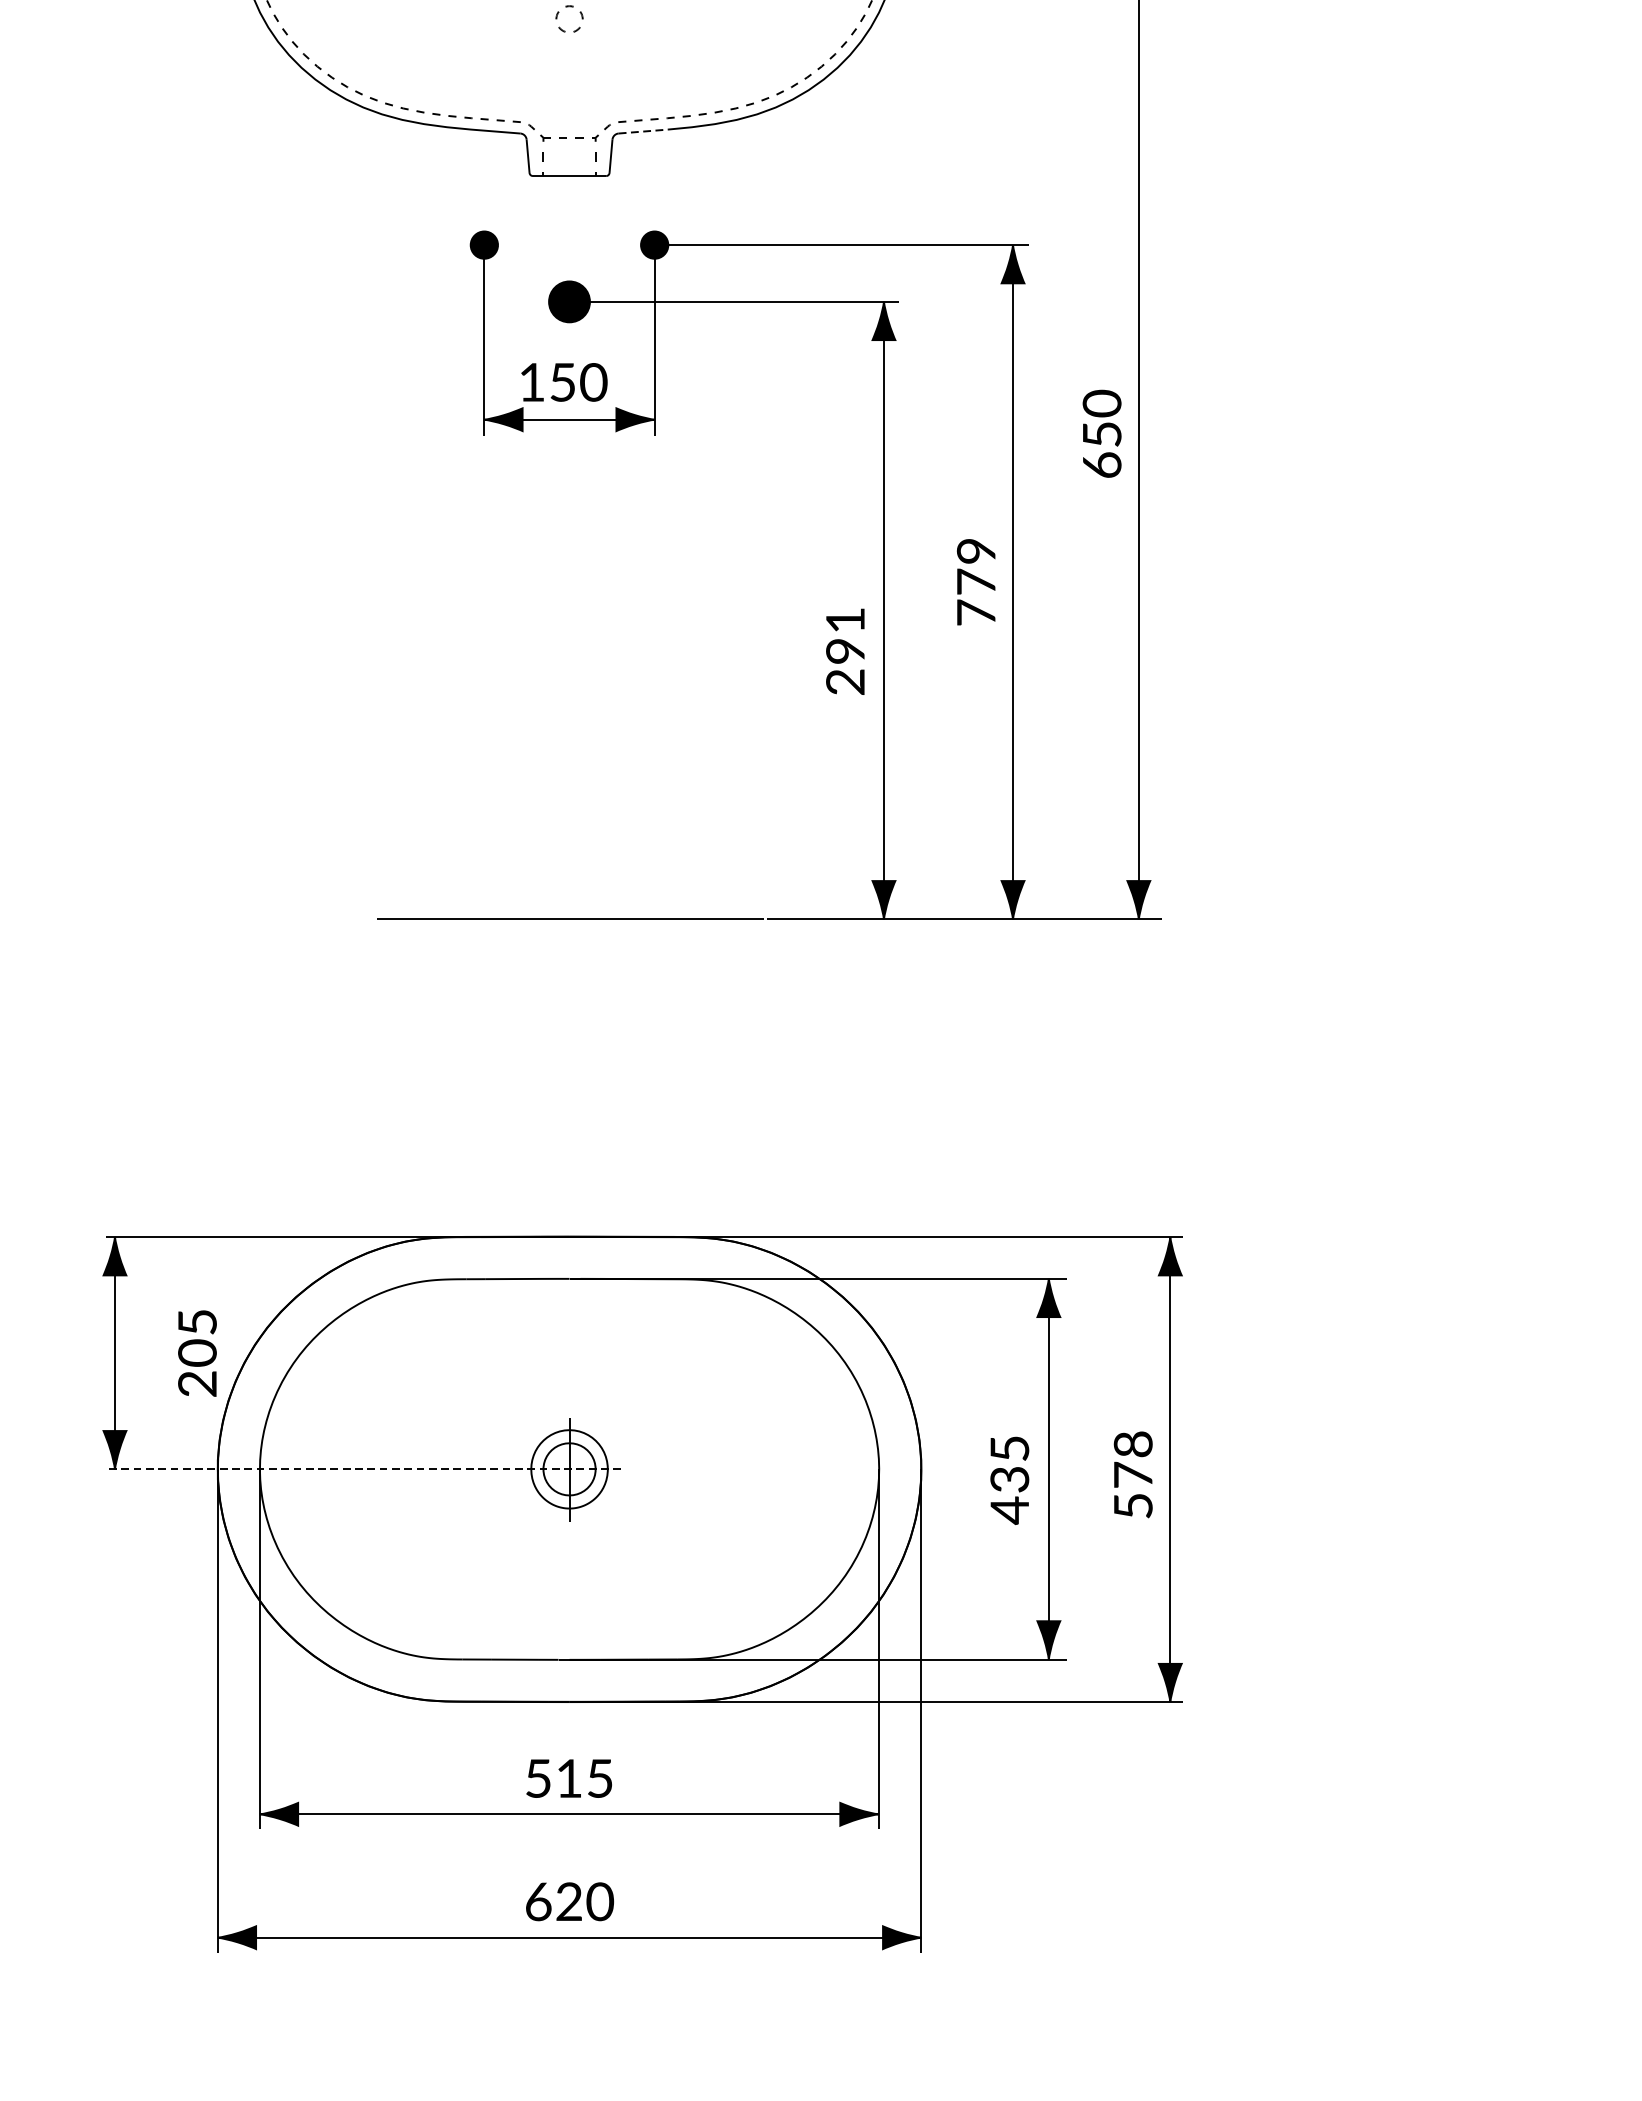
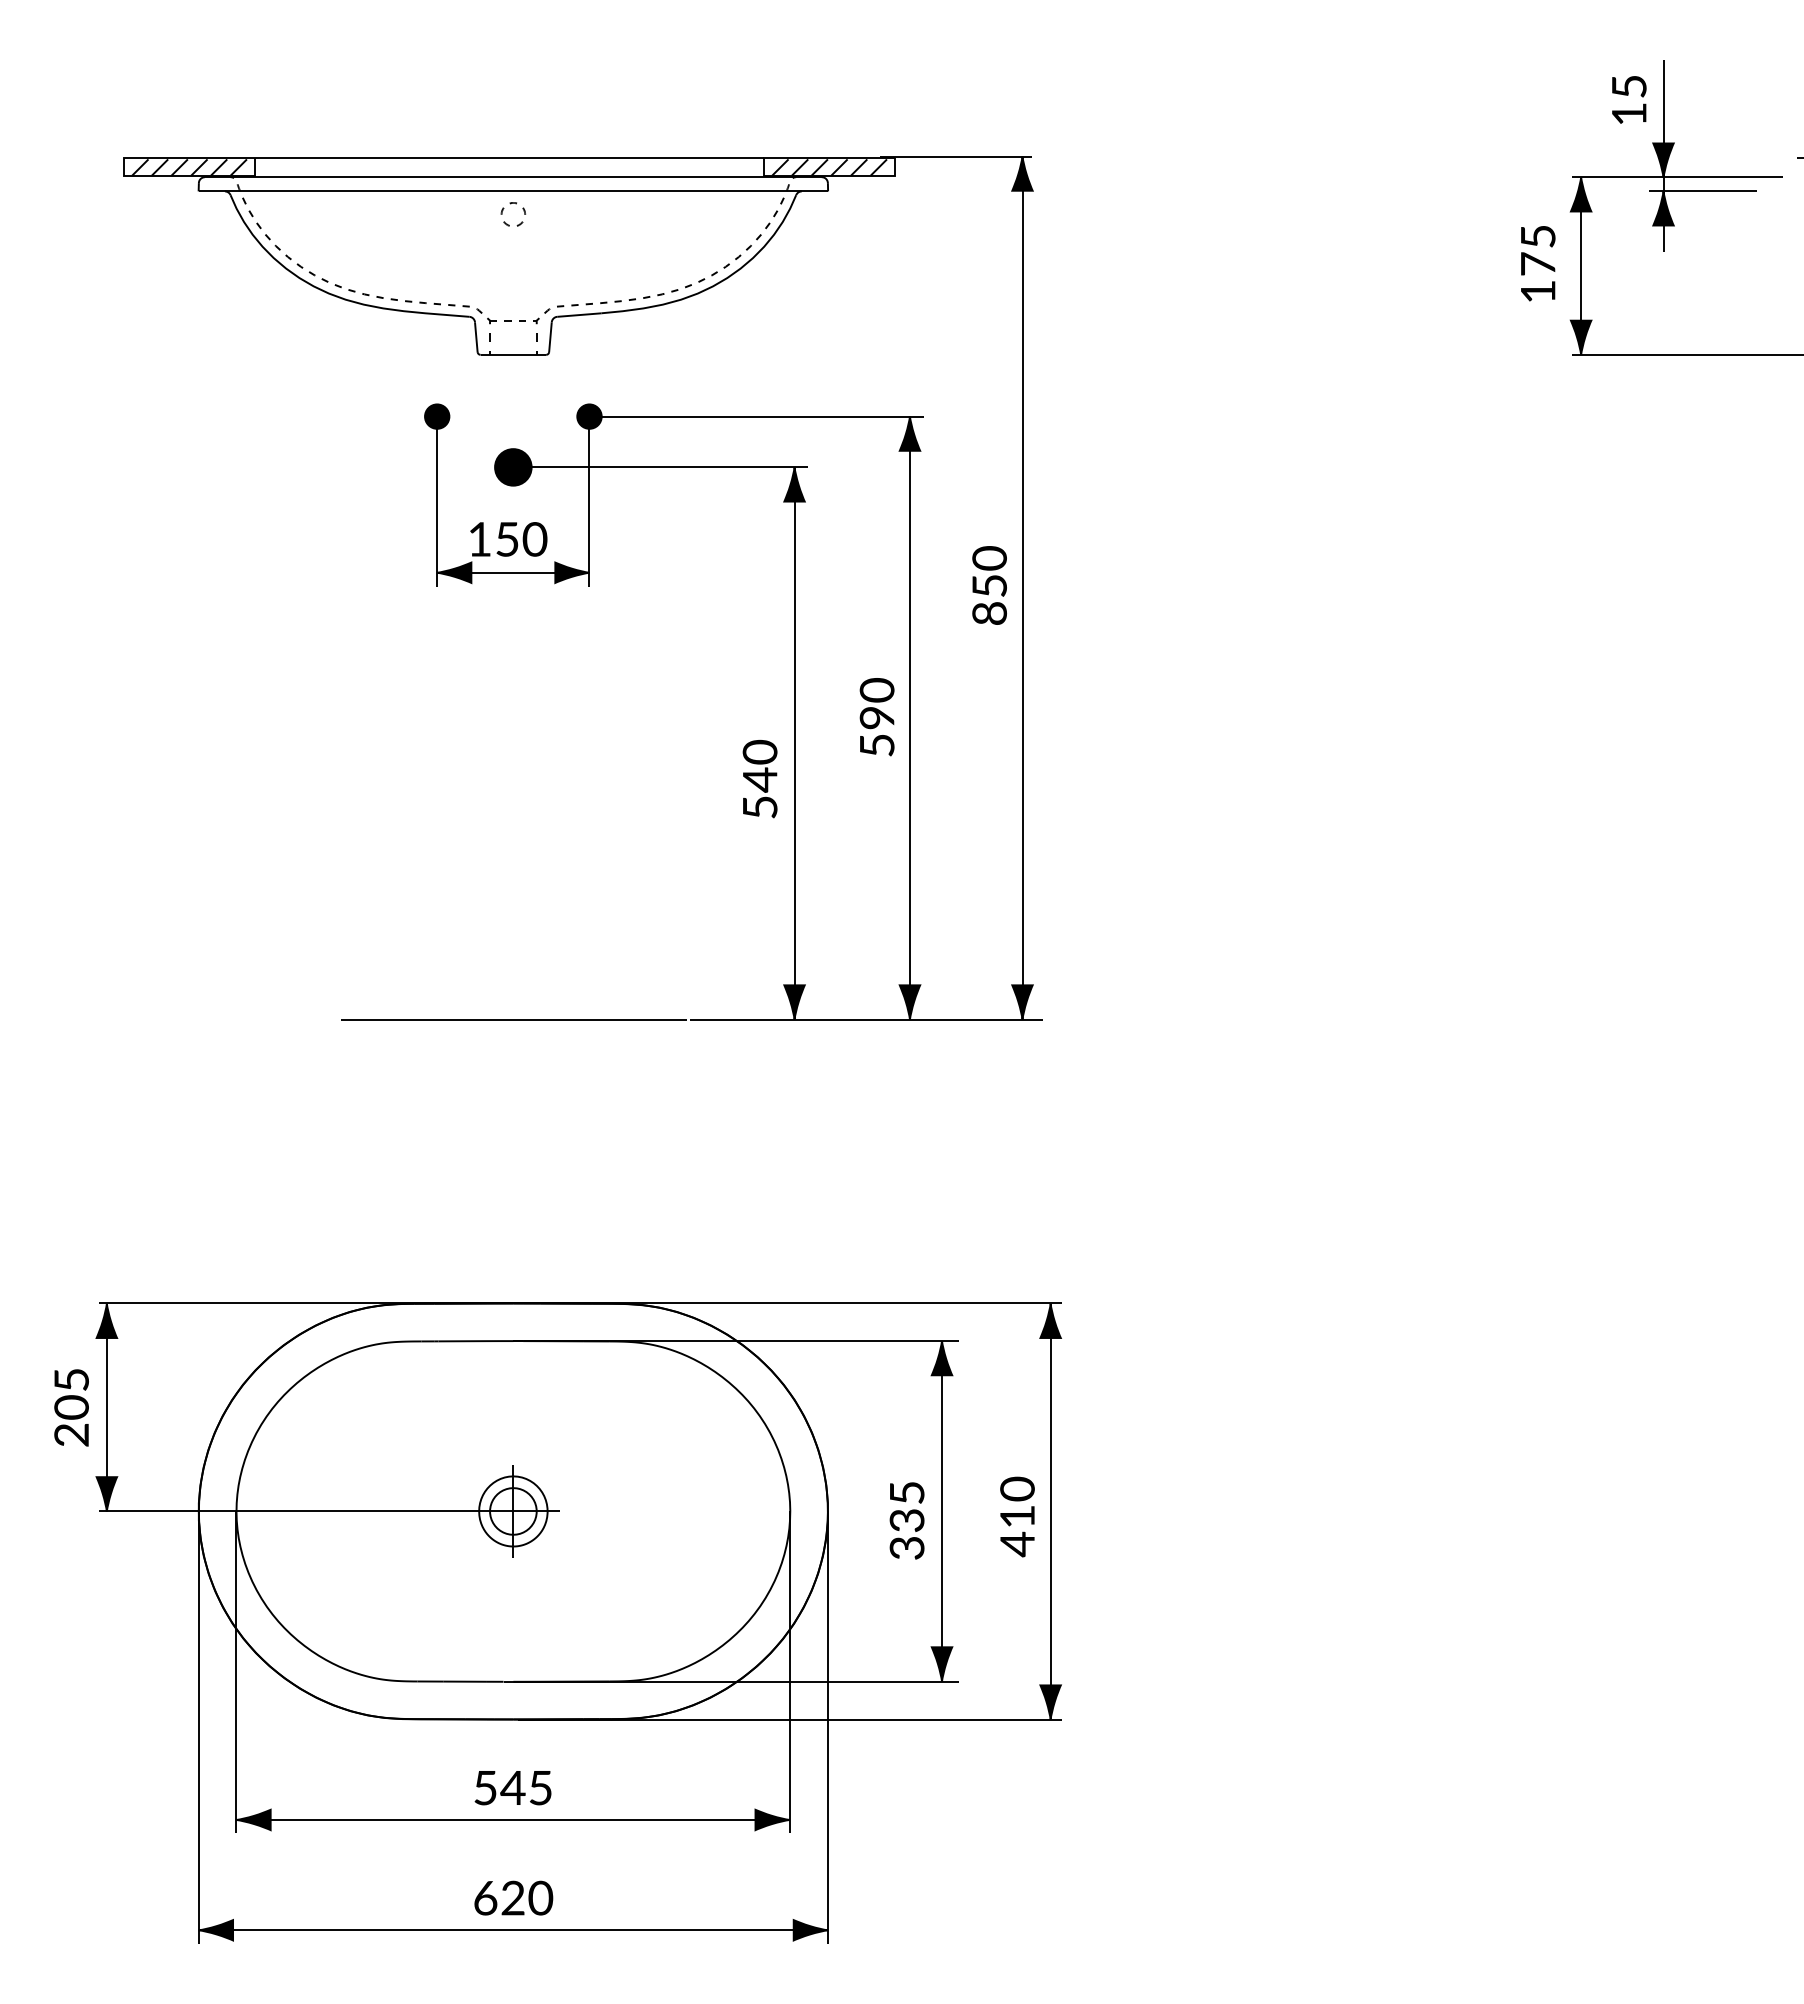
line: (643, 132) -> (579, 315), dashed -> solid
text: (1101, 464) -> (989, 612), 650 -> 850
text: (975, 581) -> (876, 717), 779 -> 590
text: (844, 649) -> (759, 778), 291 -> 540
text: (197, 1353) -> (71, 1407), moved
line: (362, 1469) -> (328, 1511), dashed -> solid
text: (1133, 1475) -> (1017, 1516), 578 -> 410
text: (1009, 1510) -> (906, 1548), 435 -> 335
text: (568, 1778) -> (512, 1787), 515 -> 545

